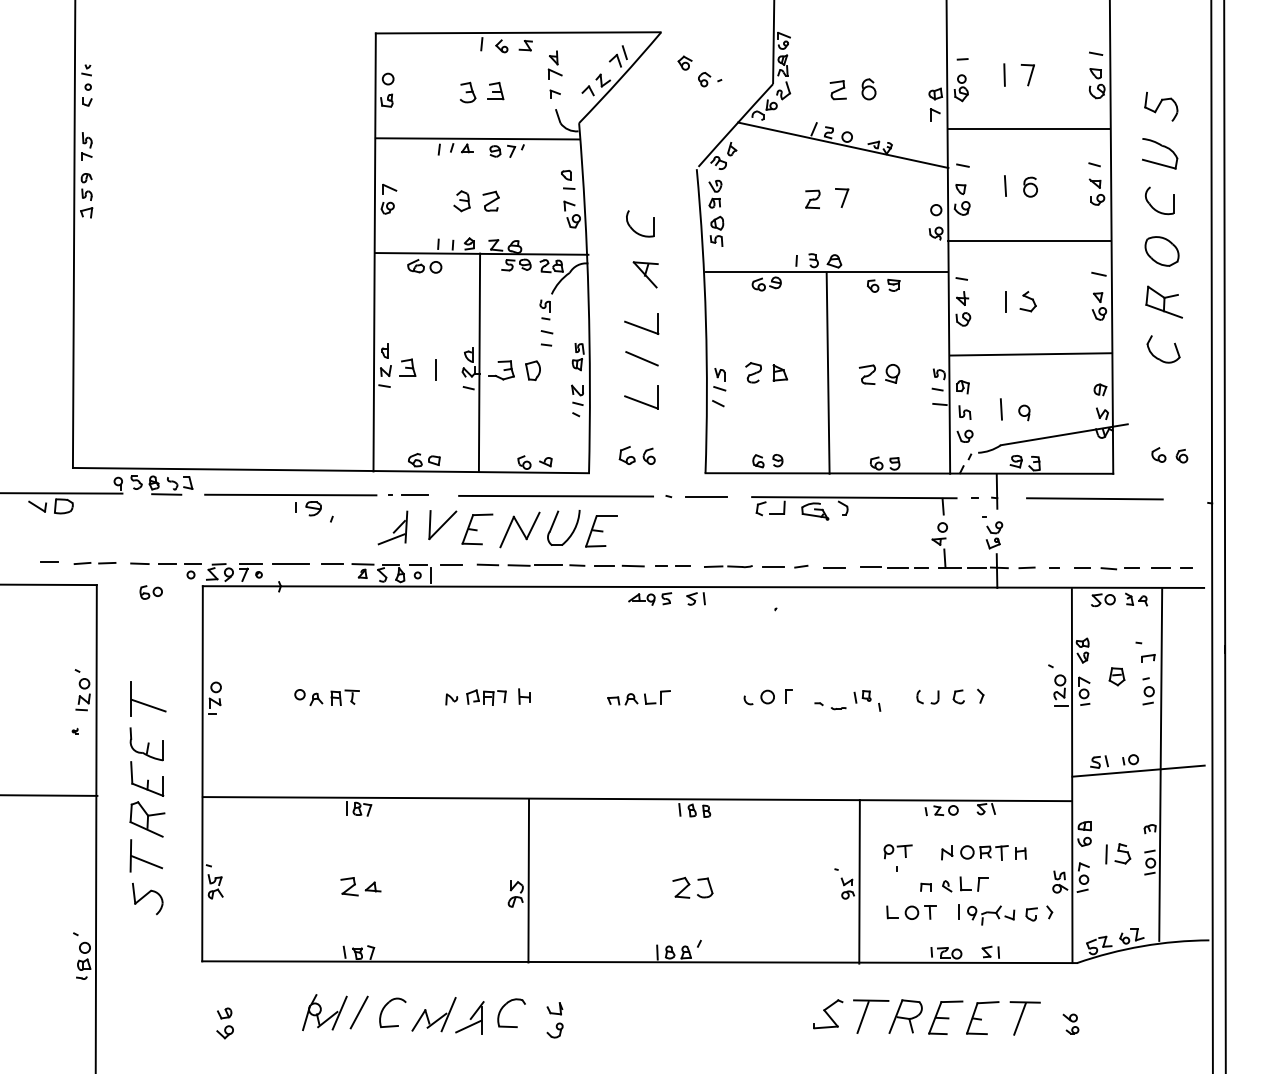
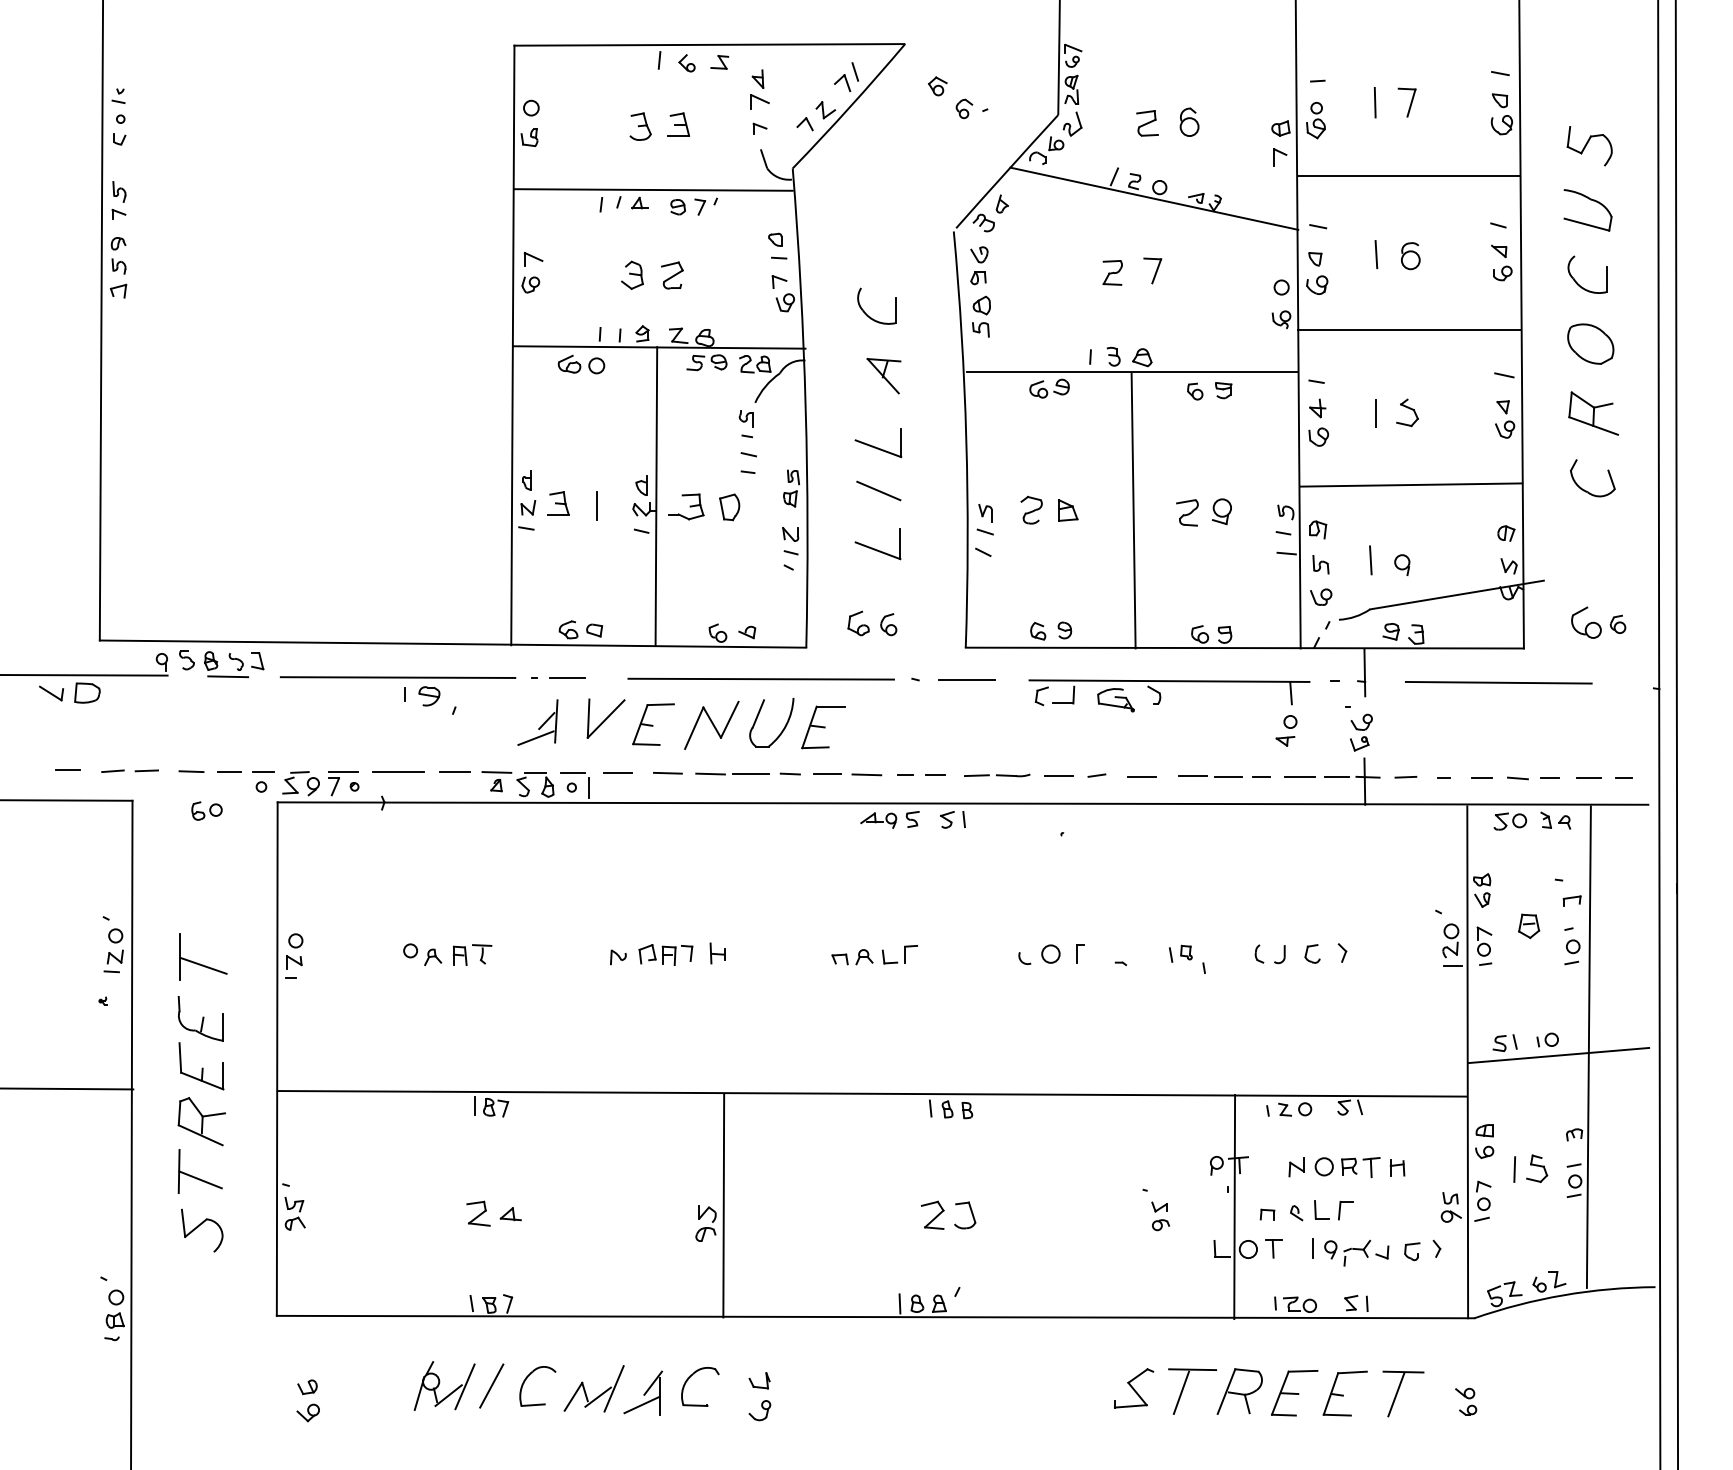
part: (1158, 454) -> (1586, 622), size x1.6
line: (944, 558) -> (1293, 764), removed
part: (838, 708) -> (1147, 969), removed
line: (859, 882) -> (1234, 1207), moved

